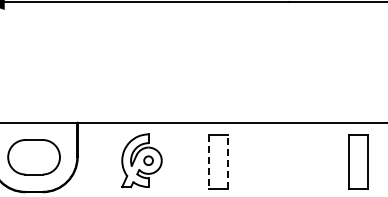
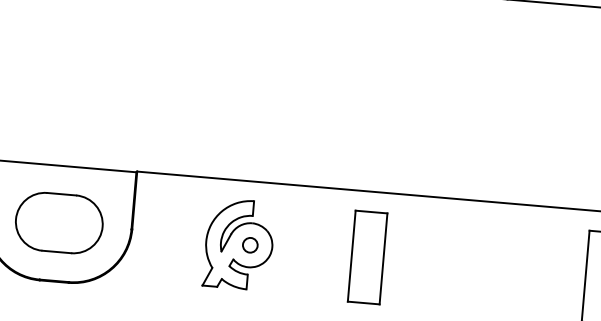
line: (228, 161) -> (383, 258), dashed -> solid
line: (209, 162) -> (351, 256), dashed -> solid

